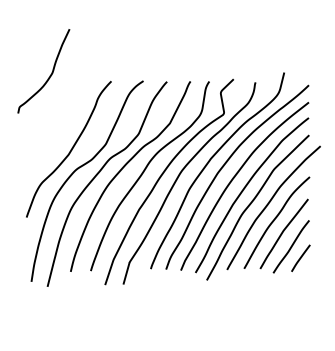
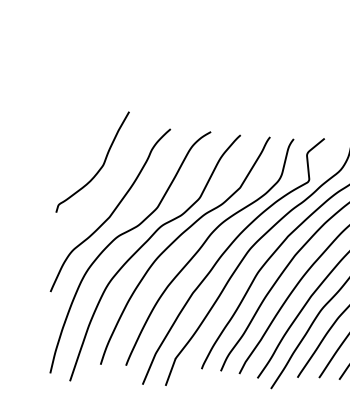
curve: (49, 75) -> (99, 167), moved

